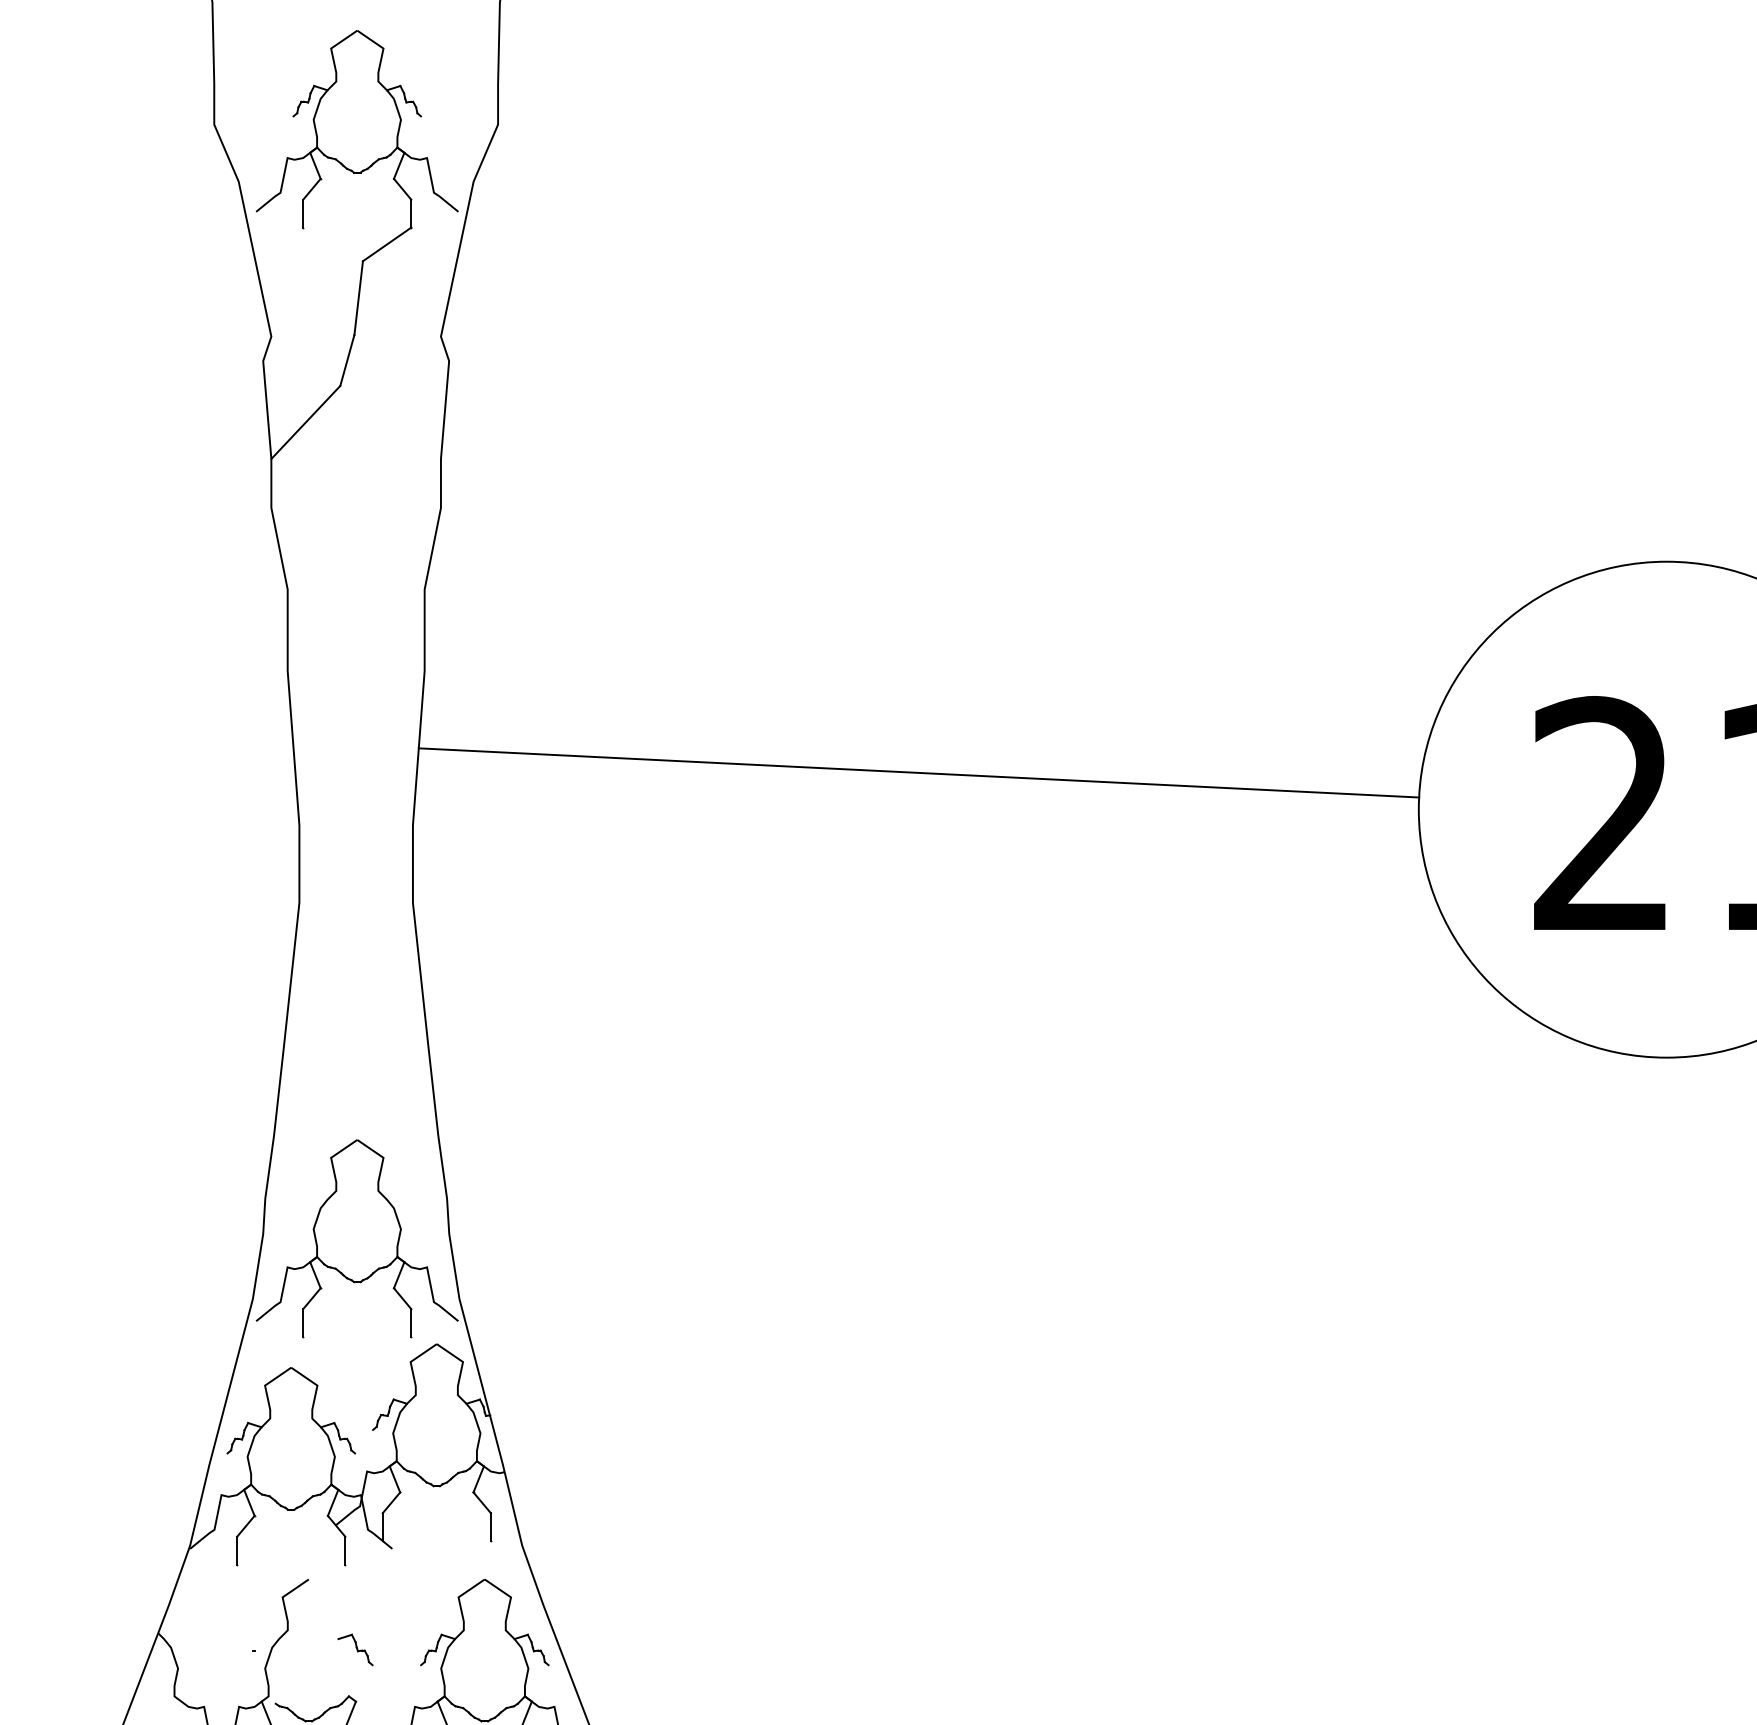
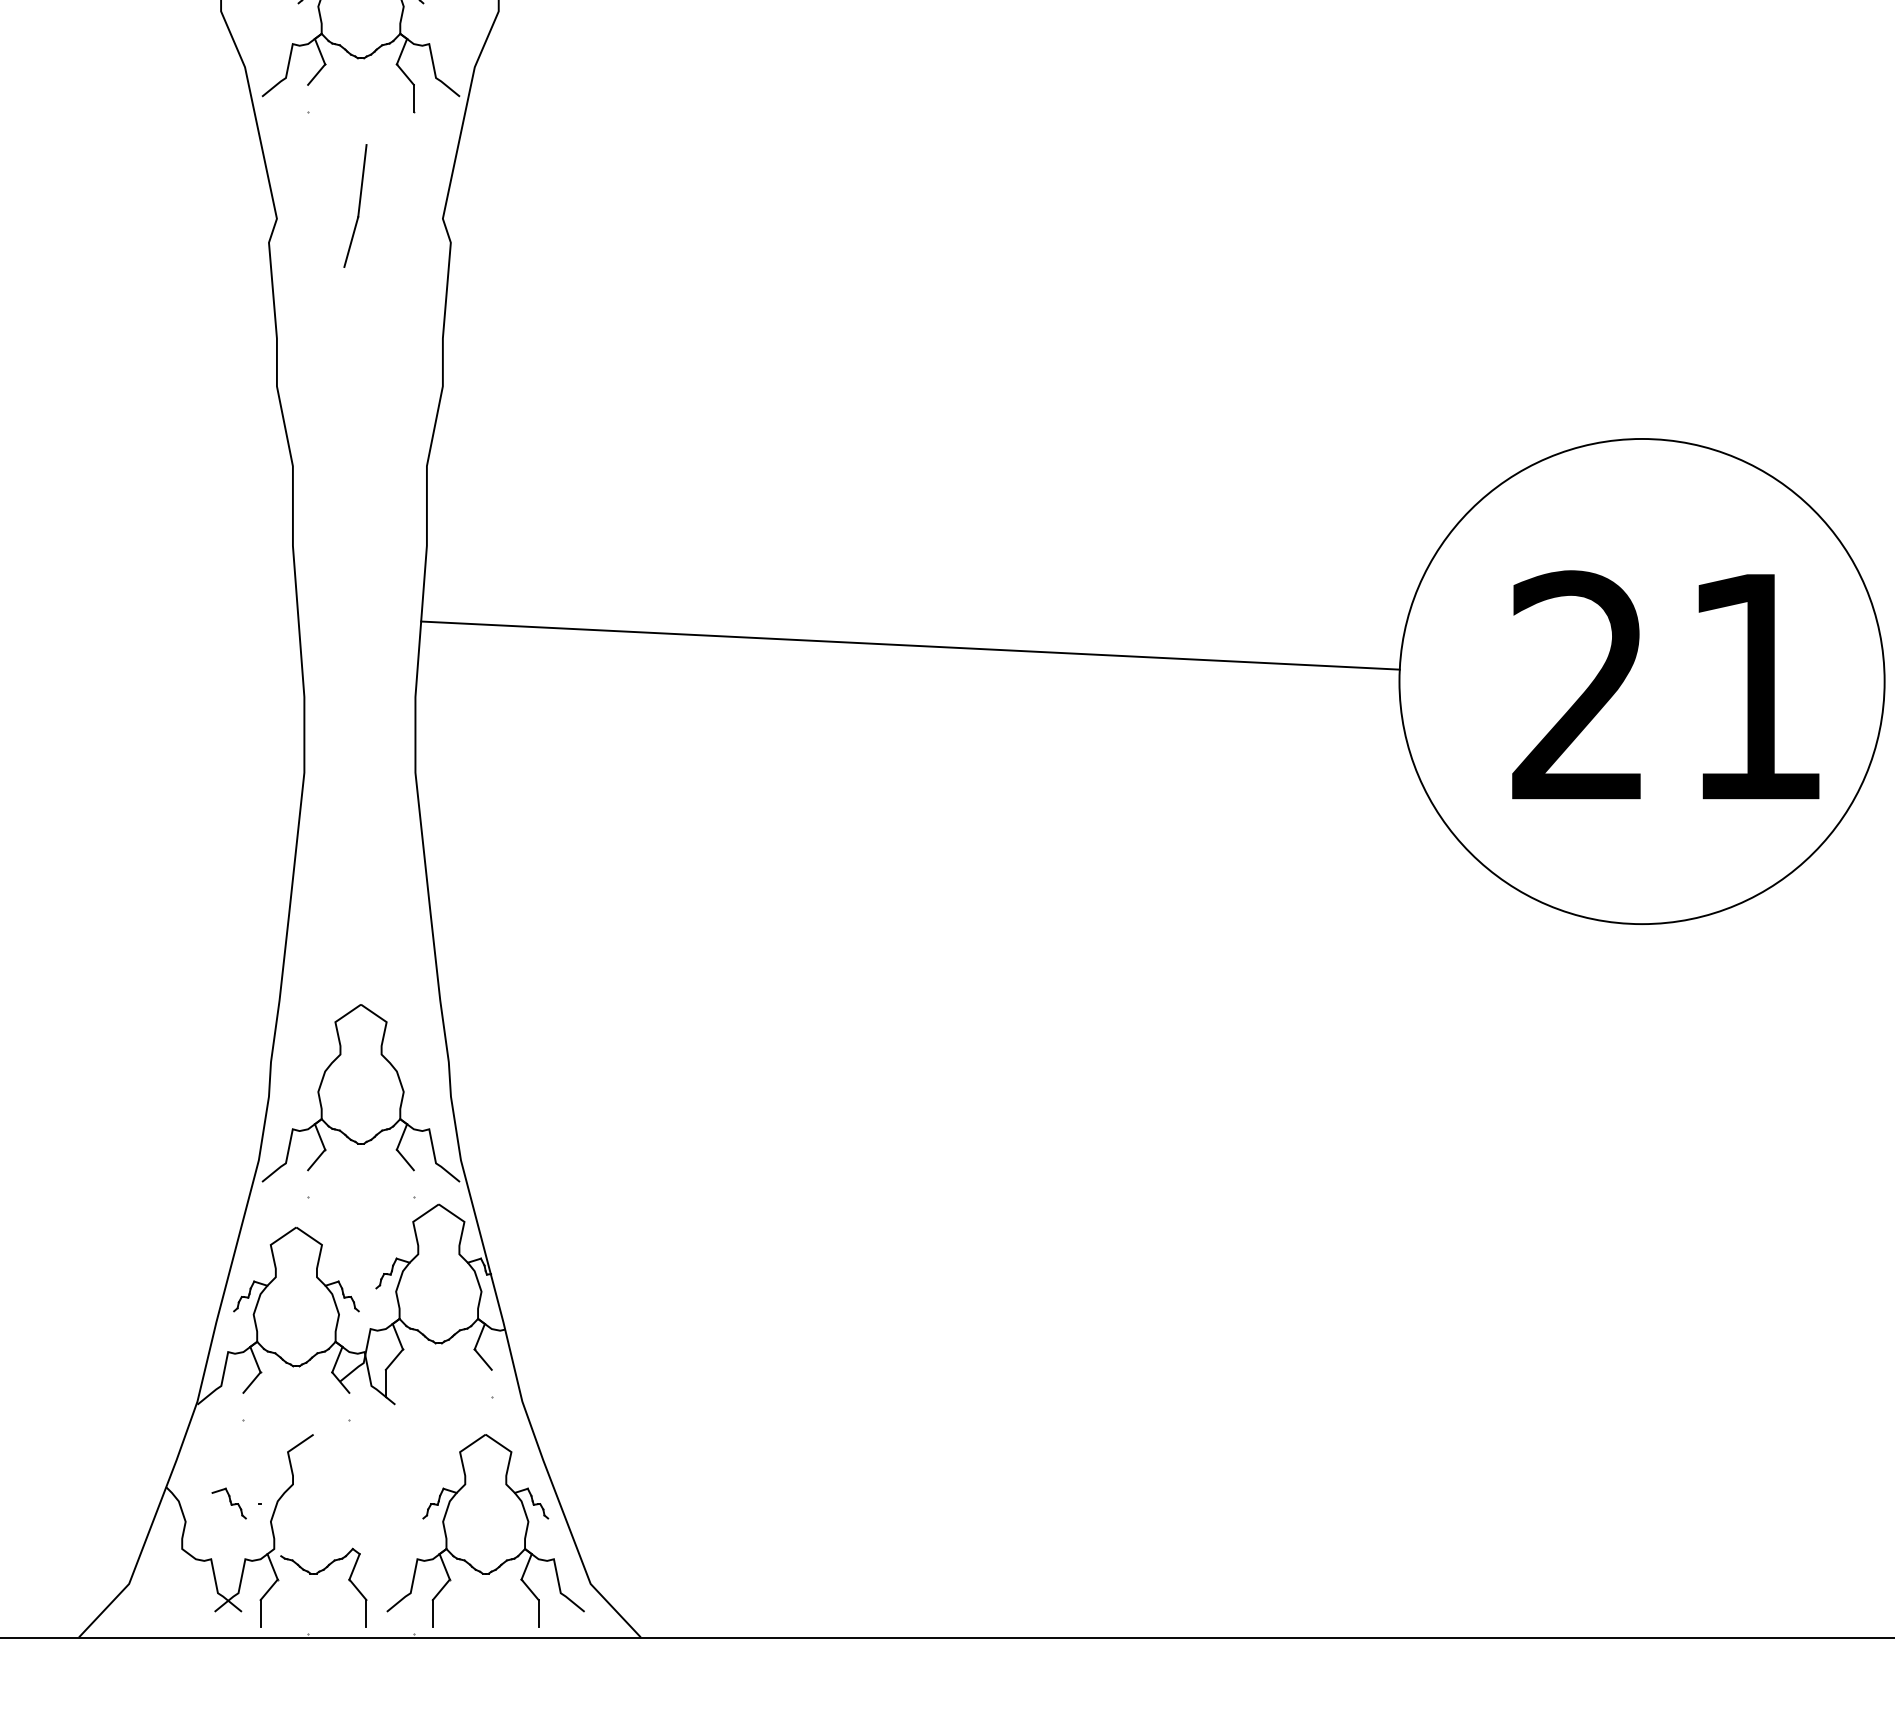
line: (303, 213) -> (308, 98), removed
line: (386, 244) -> (389, 128), removed
line: (305, 422) -> (310, 302), removed
line: (303, 1322) -> (308, 1183), removed
line: (410, 1322) -> (413, 1183), removed
line: (490, 1527) -> (491, 1383), removed
line: (237, 1550) -> (243, 1406), removed
line: (345, 1550) -> (349, 1406), removed
part: (354, 1649) -> (228, 1503), moved

